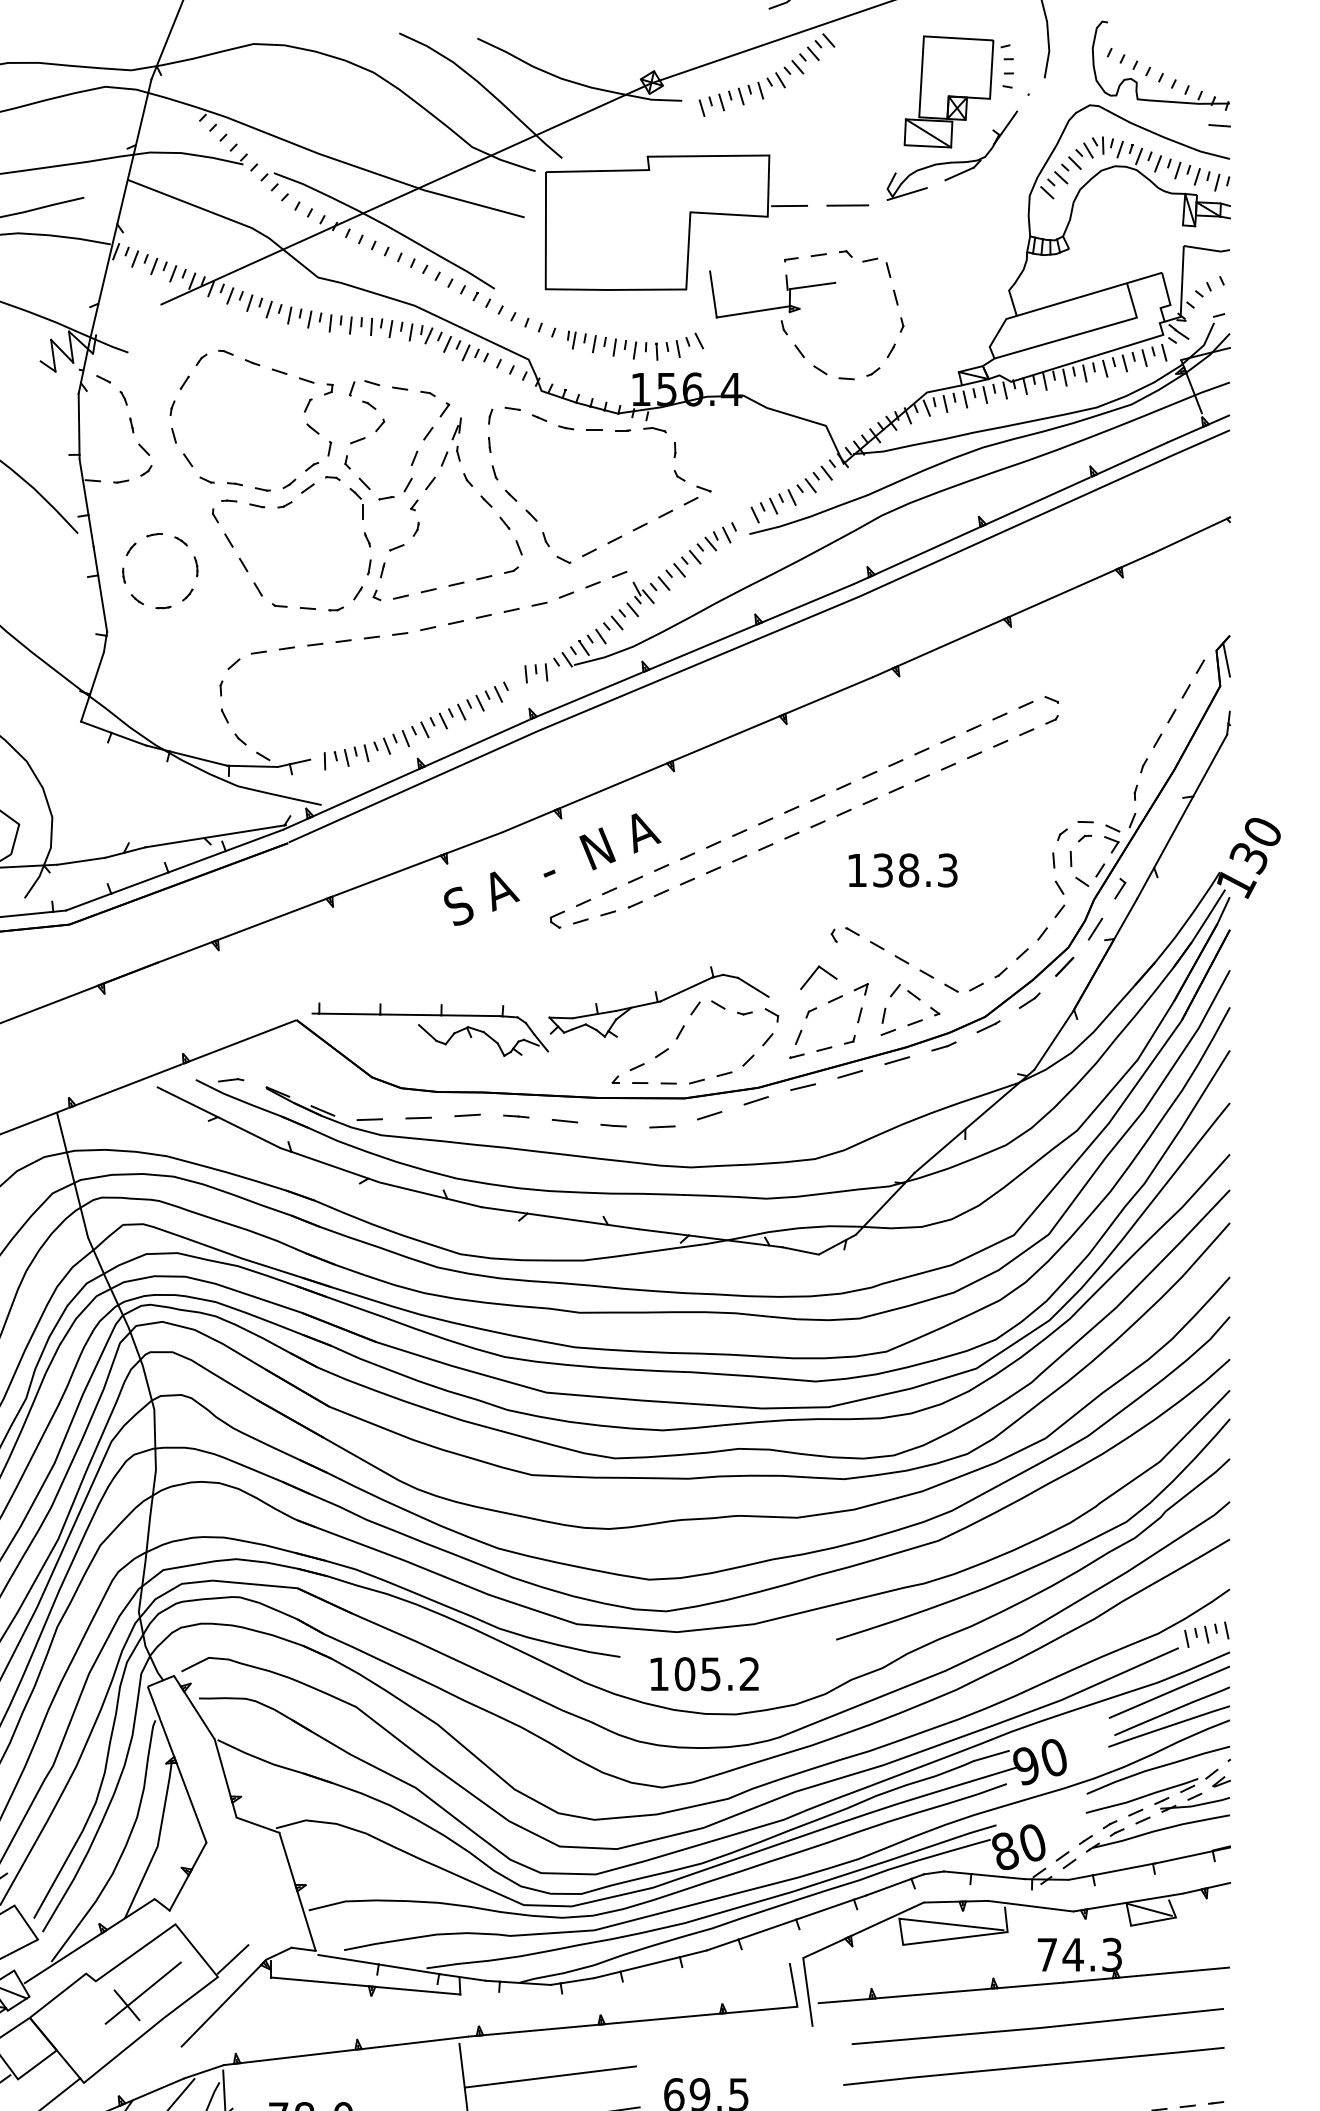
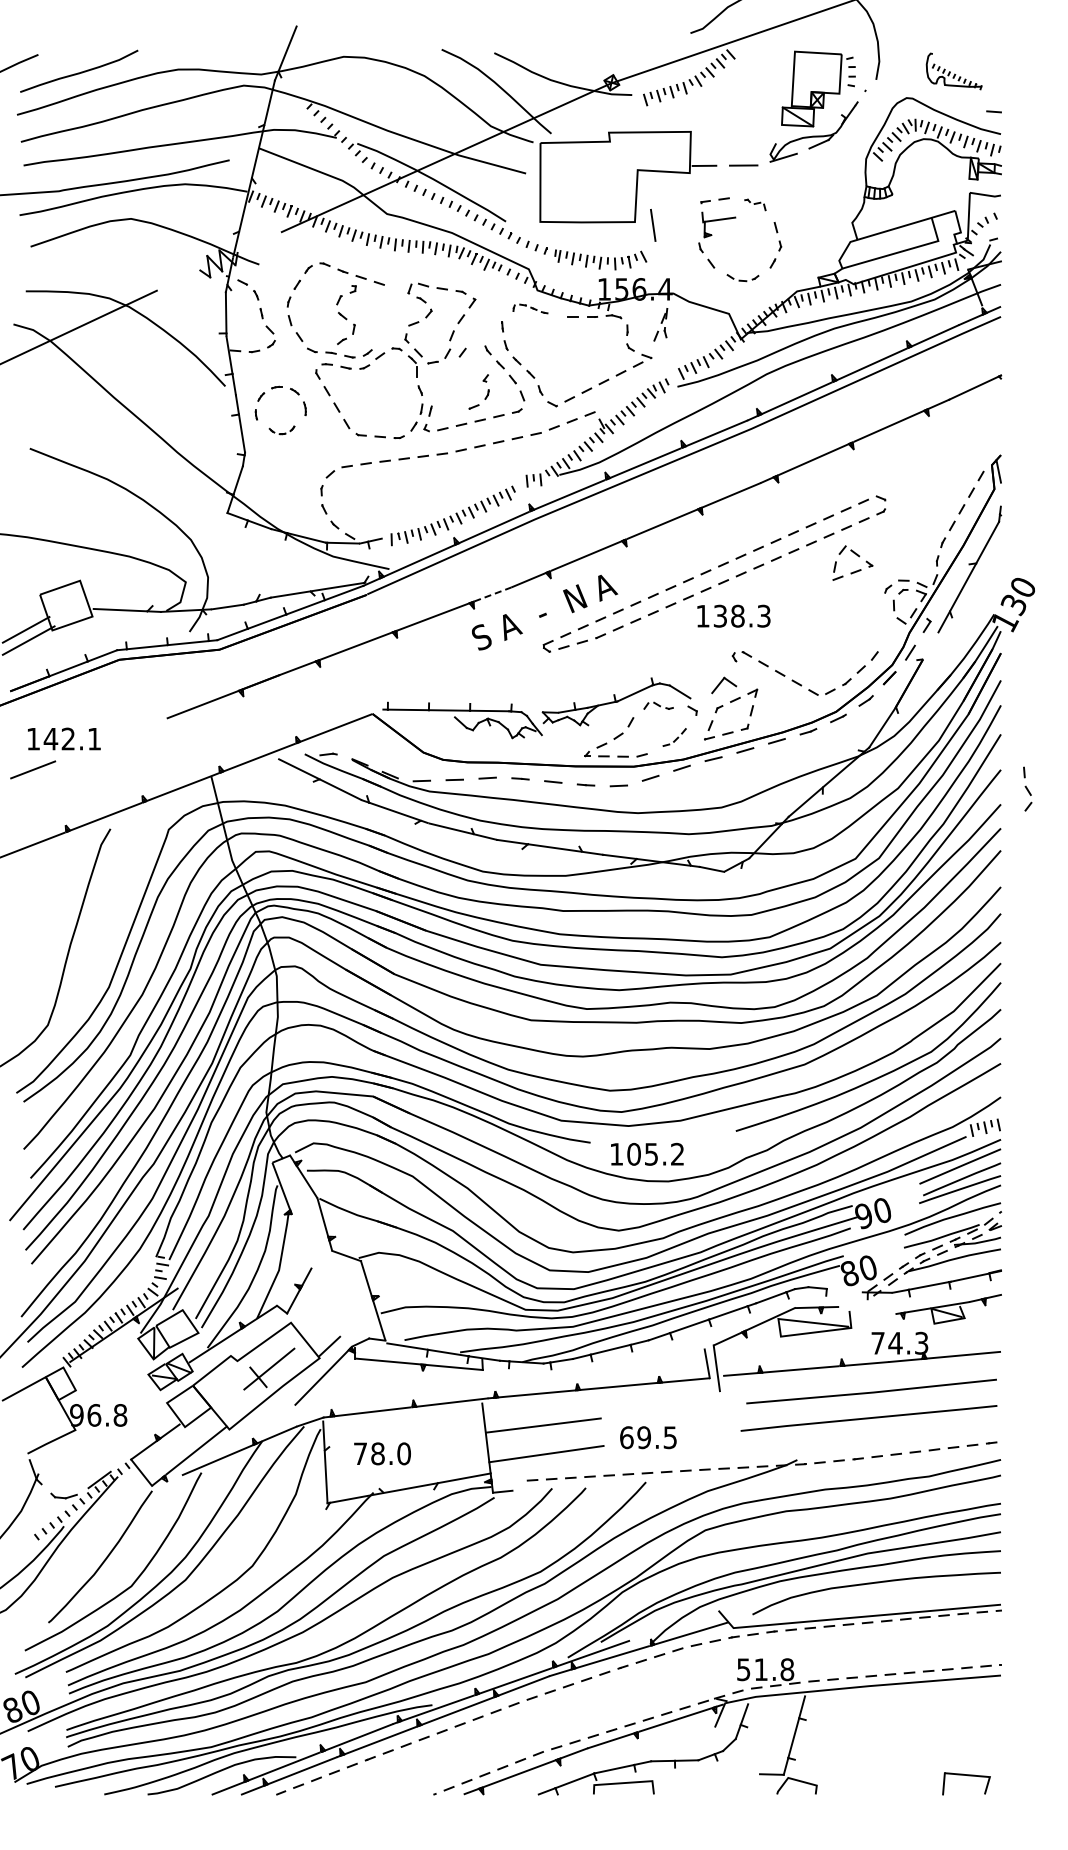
part: (1159, 65) -> (953, 71), size x0.6
part: (865, 263) -> (755, 204), size x0.6
line: (752, 310) -> (679, 236), removed
part: (846, 371) -> (742, 277), size x0.7
part: (531, 417) -> (530, 308), size x0.6
part: (318, 426) -> (346, 314), moved
part: (450, 441) -> (660, 324), moved
part: (413, 532) -> (485, 396), moved
part: (161, 599) -> (281, 430), size x0.6
line: (474, 842) -> (492, 594), solid -> dashed
text: (902, 869) -> (733, 615), moved
part: (1058, 884) -> (1027, 788), moved
line: (1125, 918) -> (930, 645), removed
part: (917, 1000) -> (857, 556), moved
part: (721, 1007) -> (658, 705), size x0.7
part: (745, 1055) -> (674, 737), size x0.6
line: (191, 1802) -> (301, 1240), removed
line: (997, 1876) -> (844, 1290), removed
line: (1030, 1906) -> (866, 1310), removed

